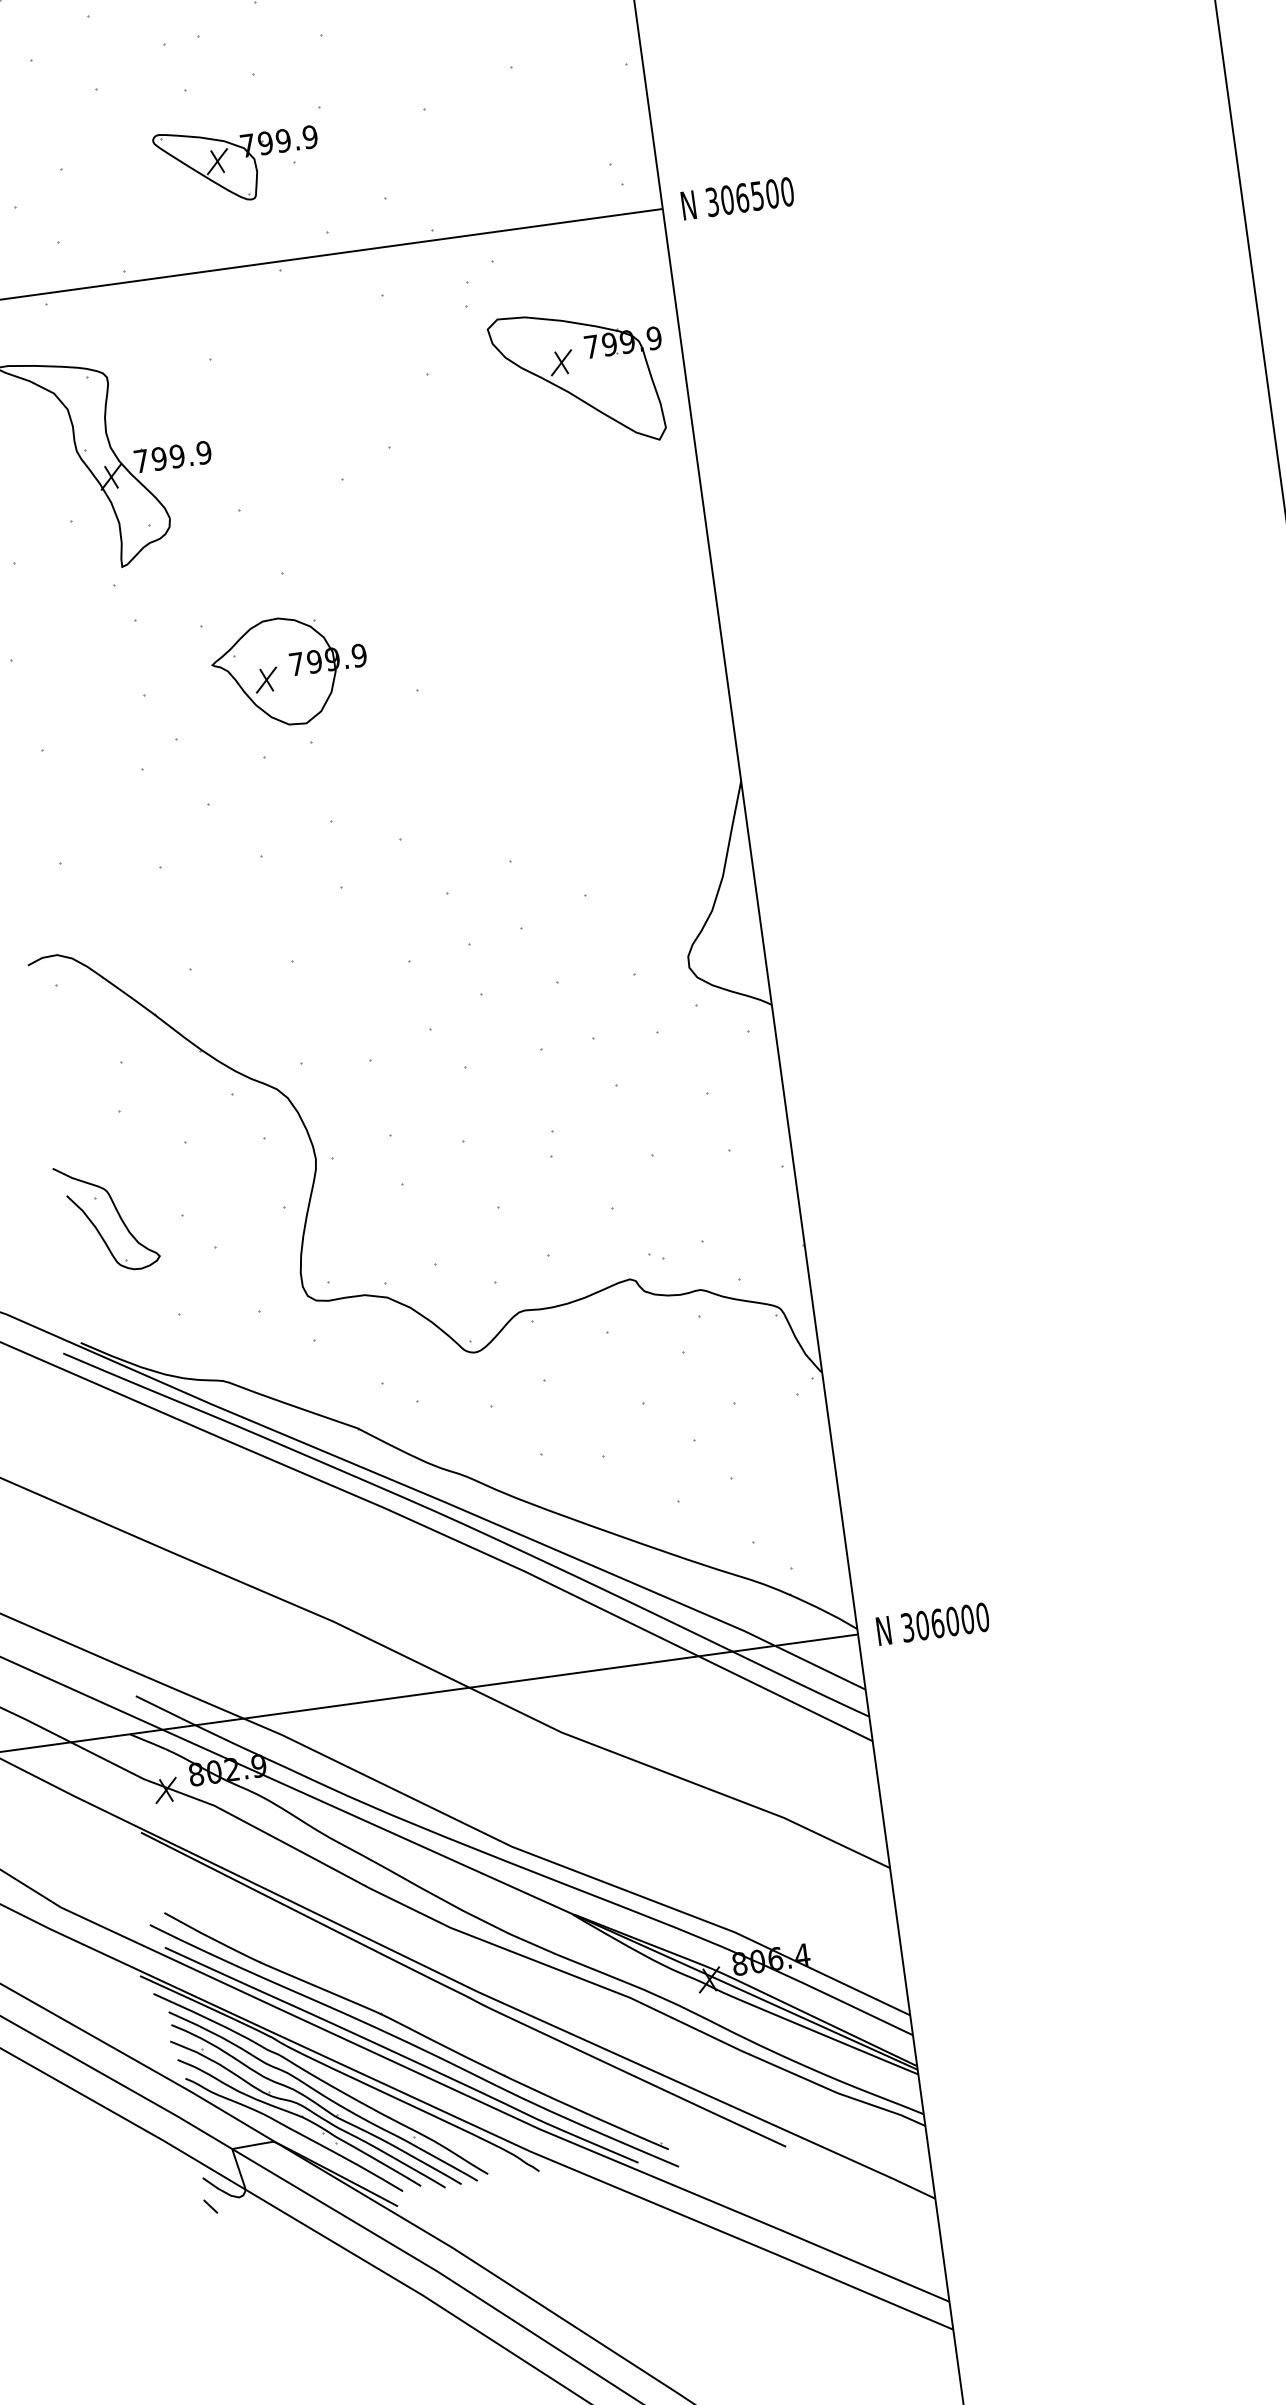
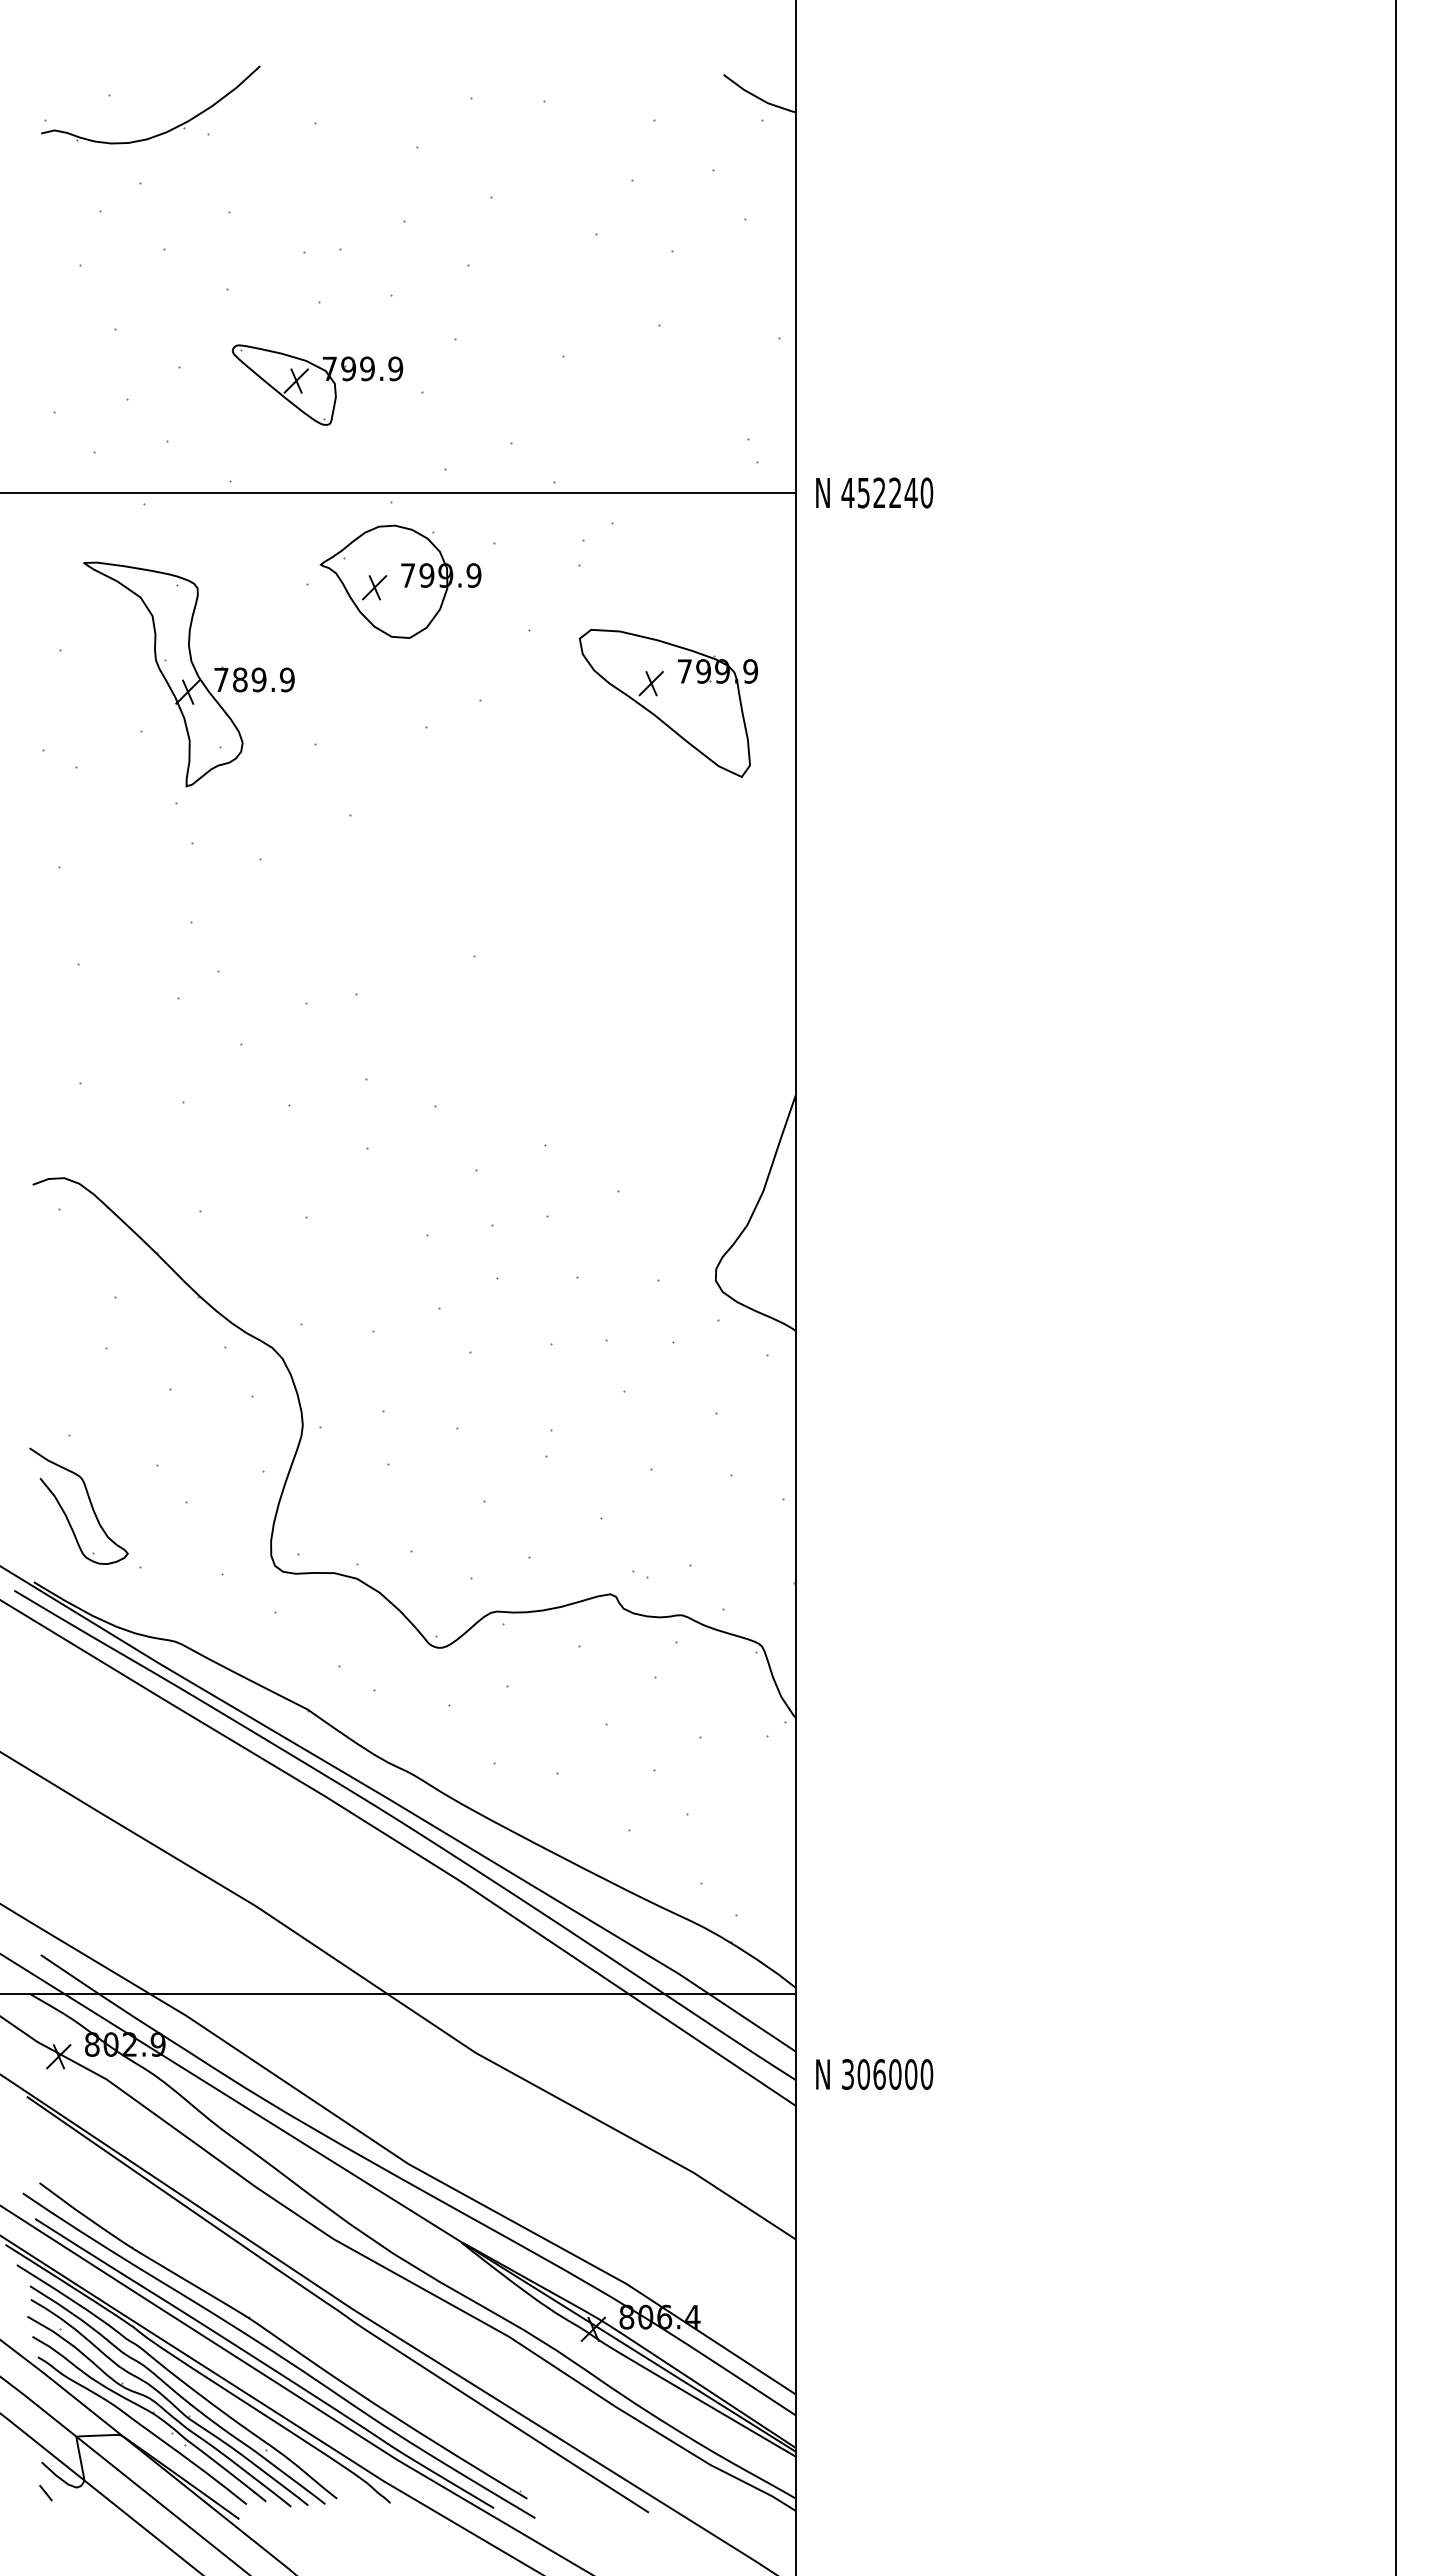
part: (238, 162) -> (317, 384), moved
text: (742, 197) -> (879, 492), 306500 -> 452240
part: (580, 379) -> (668, 703), moved
text: (158, 458) -> (239, 679), 799.9 -> 789.9
part: (290, 670) -> (400, 581), moved
part: (116, 1212) -> (89, 1502), moved
text: (932, 1624) -> (874, 2074), moved

